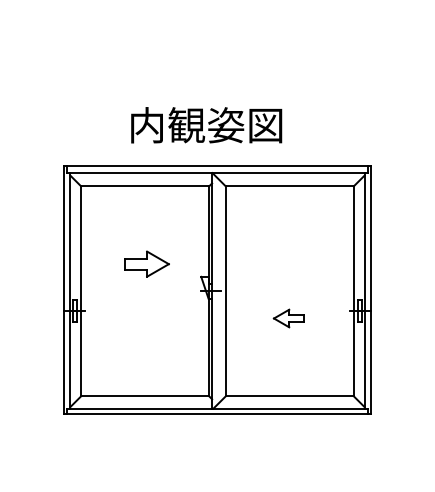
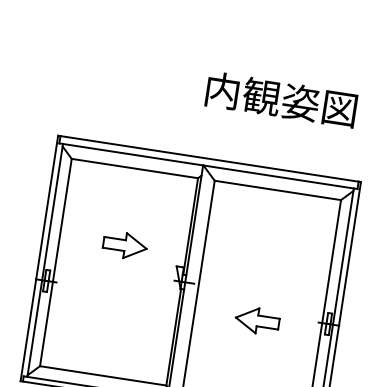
text: (206, 125) -> (281, 99), moved
part: (288, 318) -> (256, 320), size x1.43

